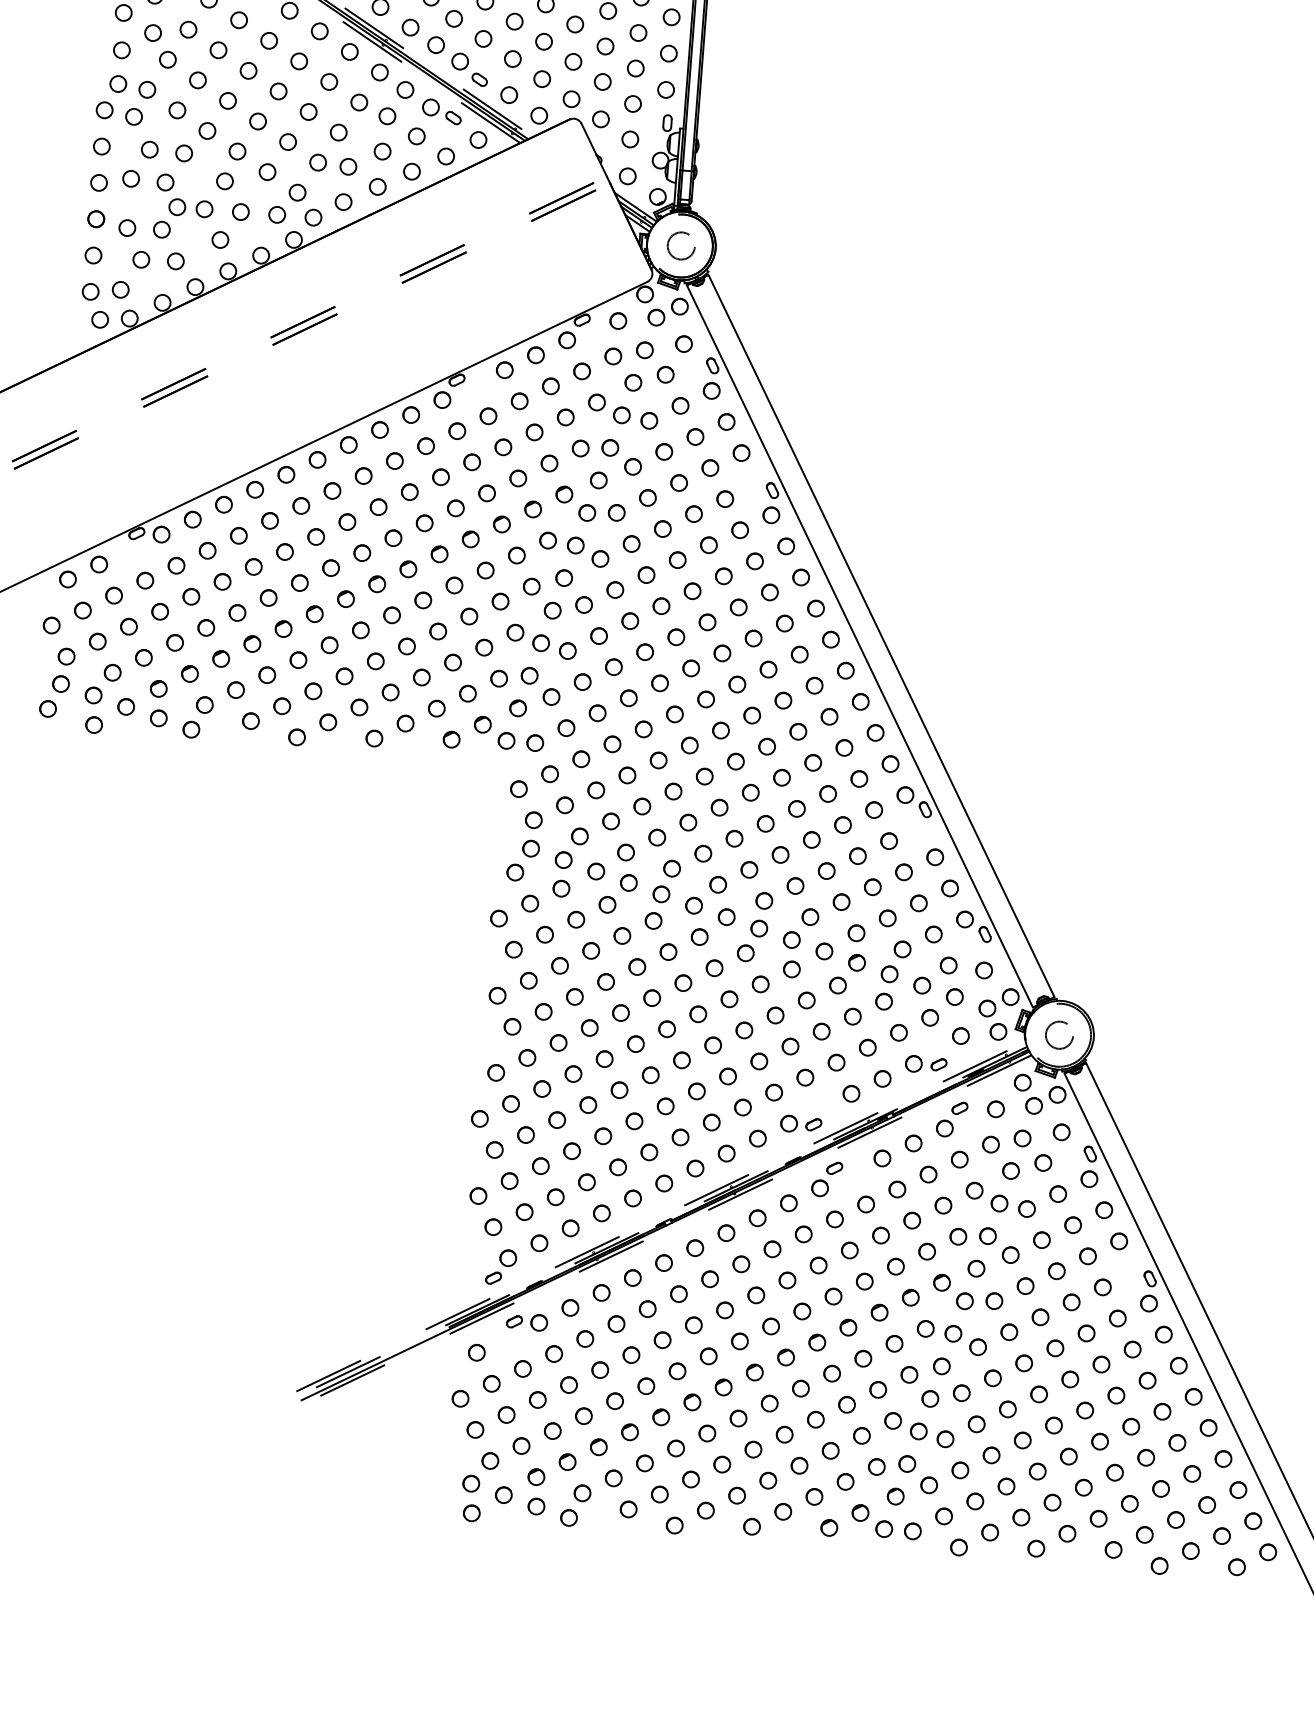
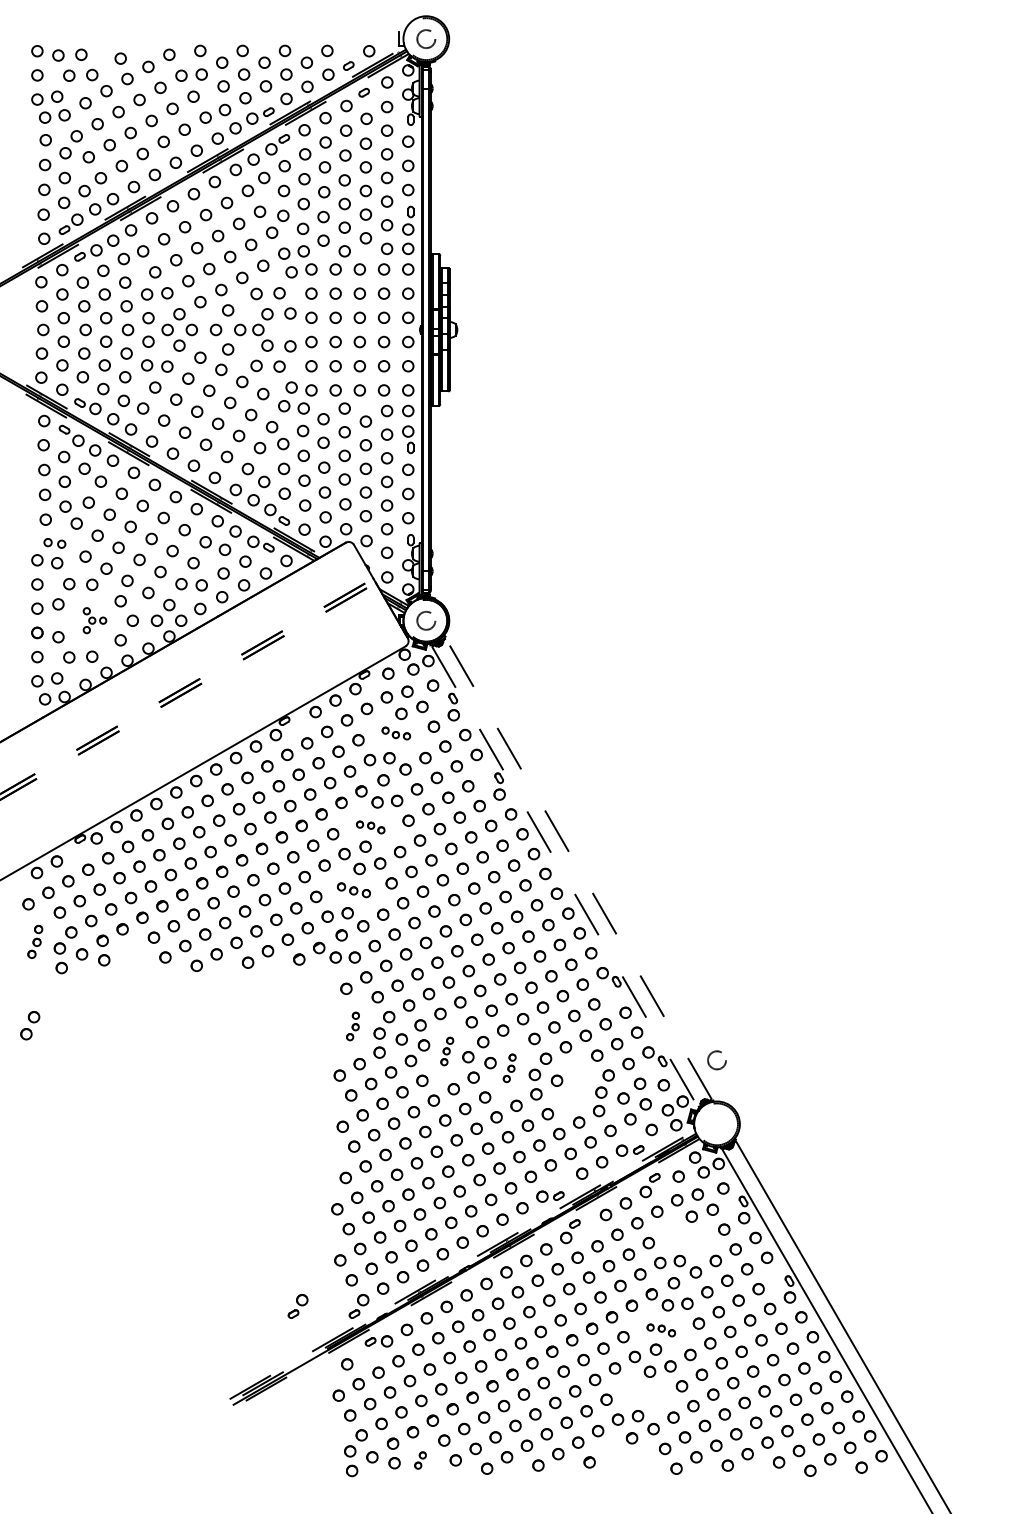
part: (132, 87) -> (54, 543), size x0.7
part: (183, 207) -> (94, 620), size x0.6
part: (623, 411) -> (396, 733), size x0.6
part: (573, 549) -> (370, 827), size x0.6
line: (881, 635) -> (578, 868), solid -> dashed
part: (540, 642) -> (353, 890), size x0.7
line: (860, 647) -> (565, 877), solid -> dashed
part: (57, 682) -> (35, 941), size x0.7
part: (198, 717) -> (30, 1025), moved
part: (523, 846) -> (352, 1026), size x0.6
part: (663, 894) -> (447, 1051), size x0.6
part: (754, 927) -> (509, 1068), size x0.6
part: (848, 958) -> (573, 1084), removed
circle: (1058, 1035) -> (716, 1060), moved
part: (1000, 1200) -> (686, 1236), removed
part: (408, 1260) -> (297, 1306), added
part: (952, 1338) -> (661, 1330), size x0.6
part: (919, 1429) -> (644, 1392), removed
part: (575, 1505) -> (420, 1460), size x0.6
part: (886, 1521) -> (627, 1455), removed

